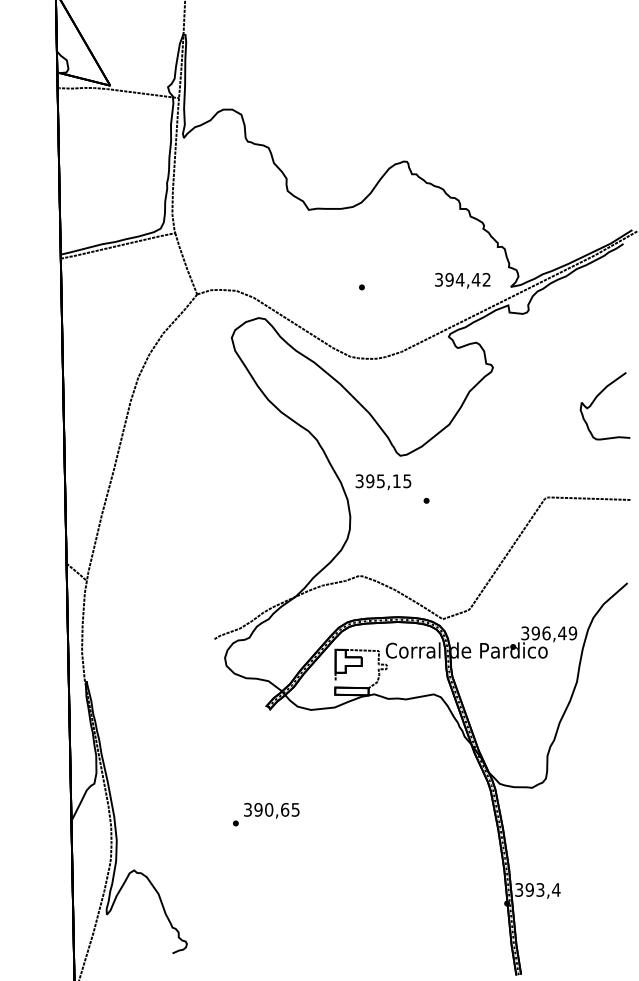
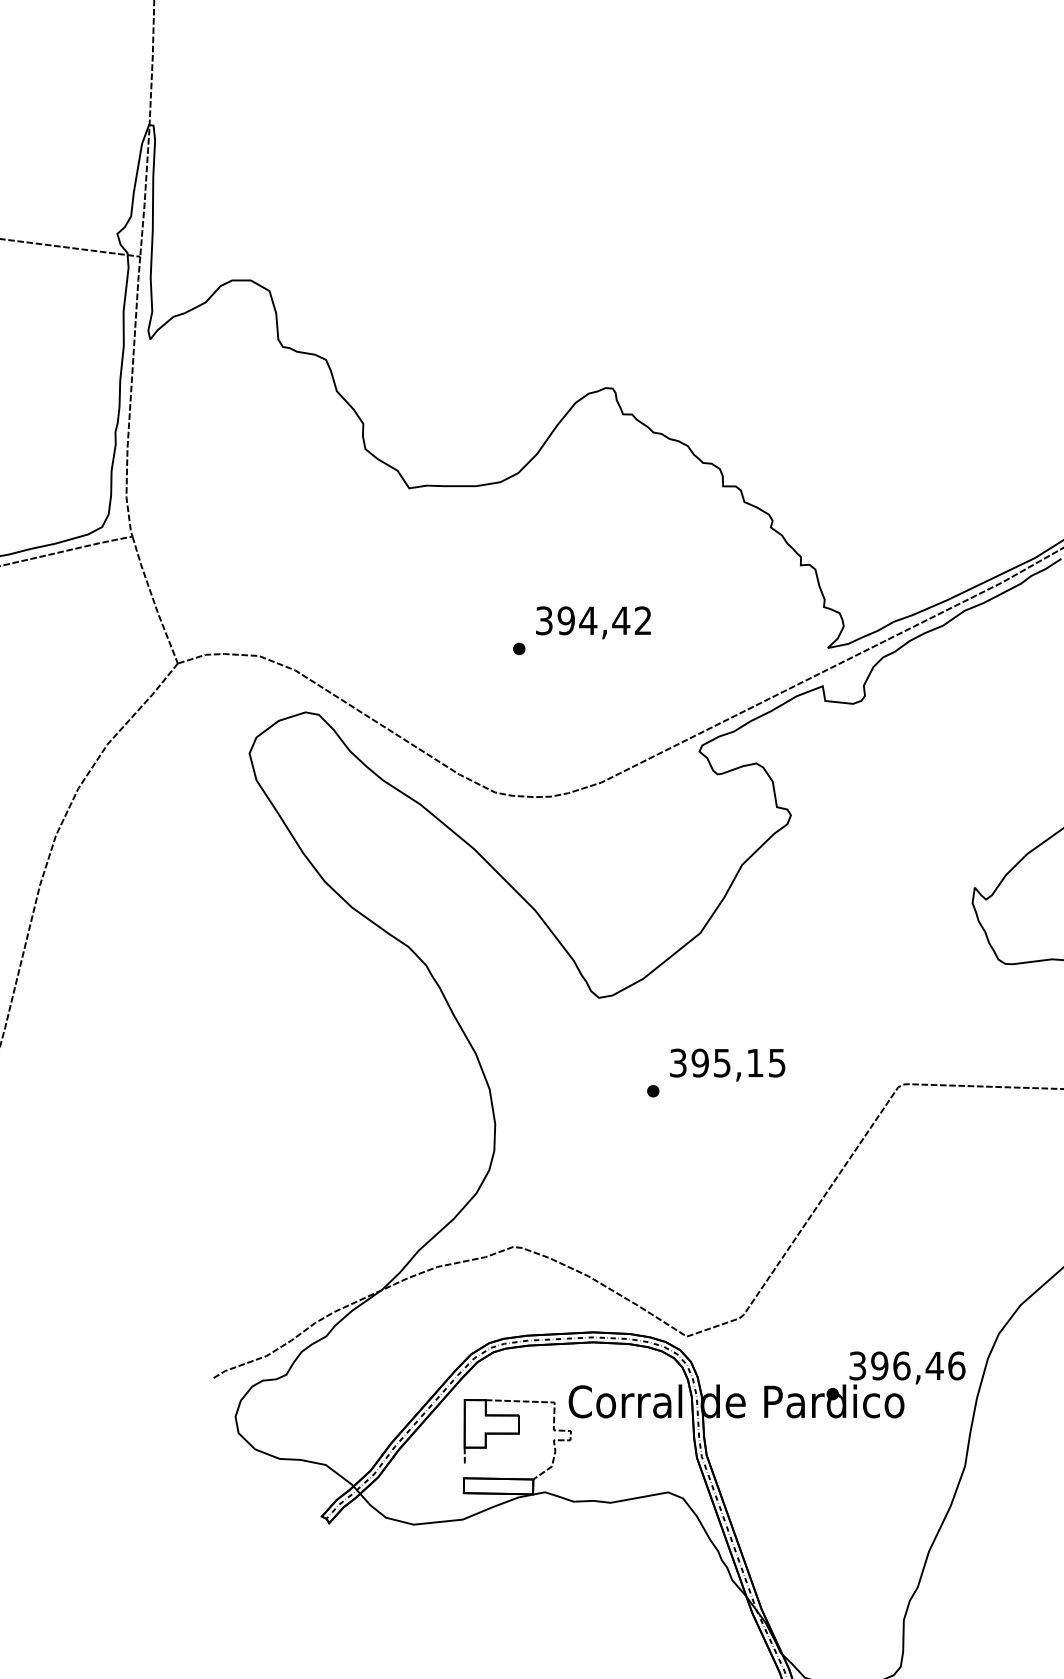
text: (462, 280) -> (592, 622), moved
text: (383, 481) -> (727, 1063), moved
text: (572, 633) -> (955, 1366), 396,49 -> 396,46

